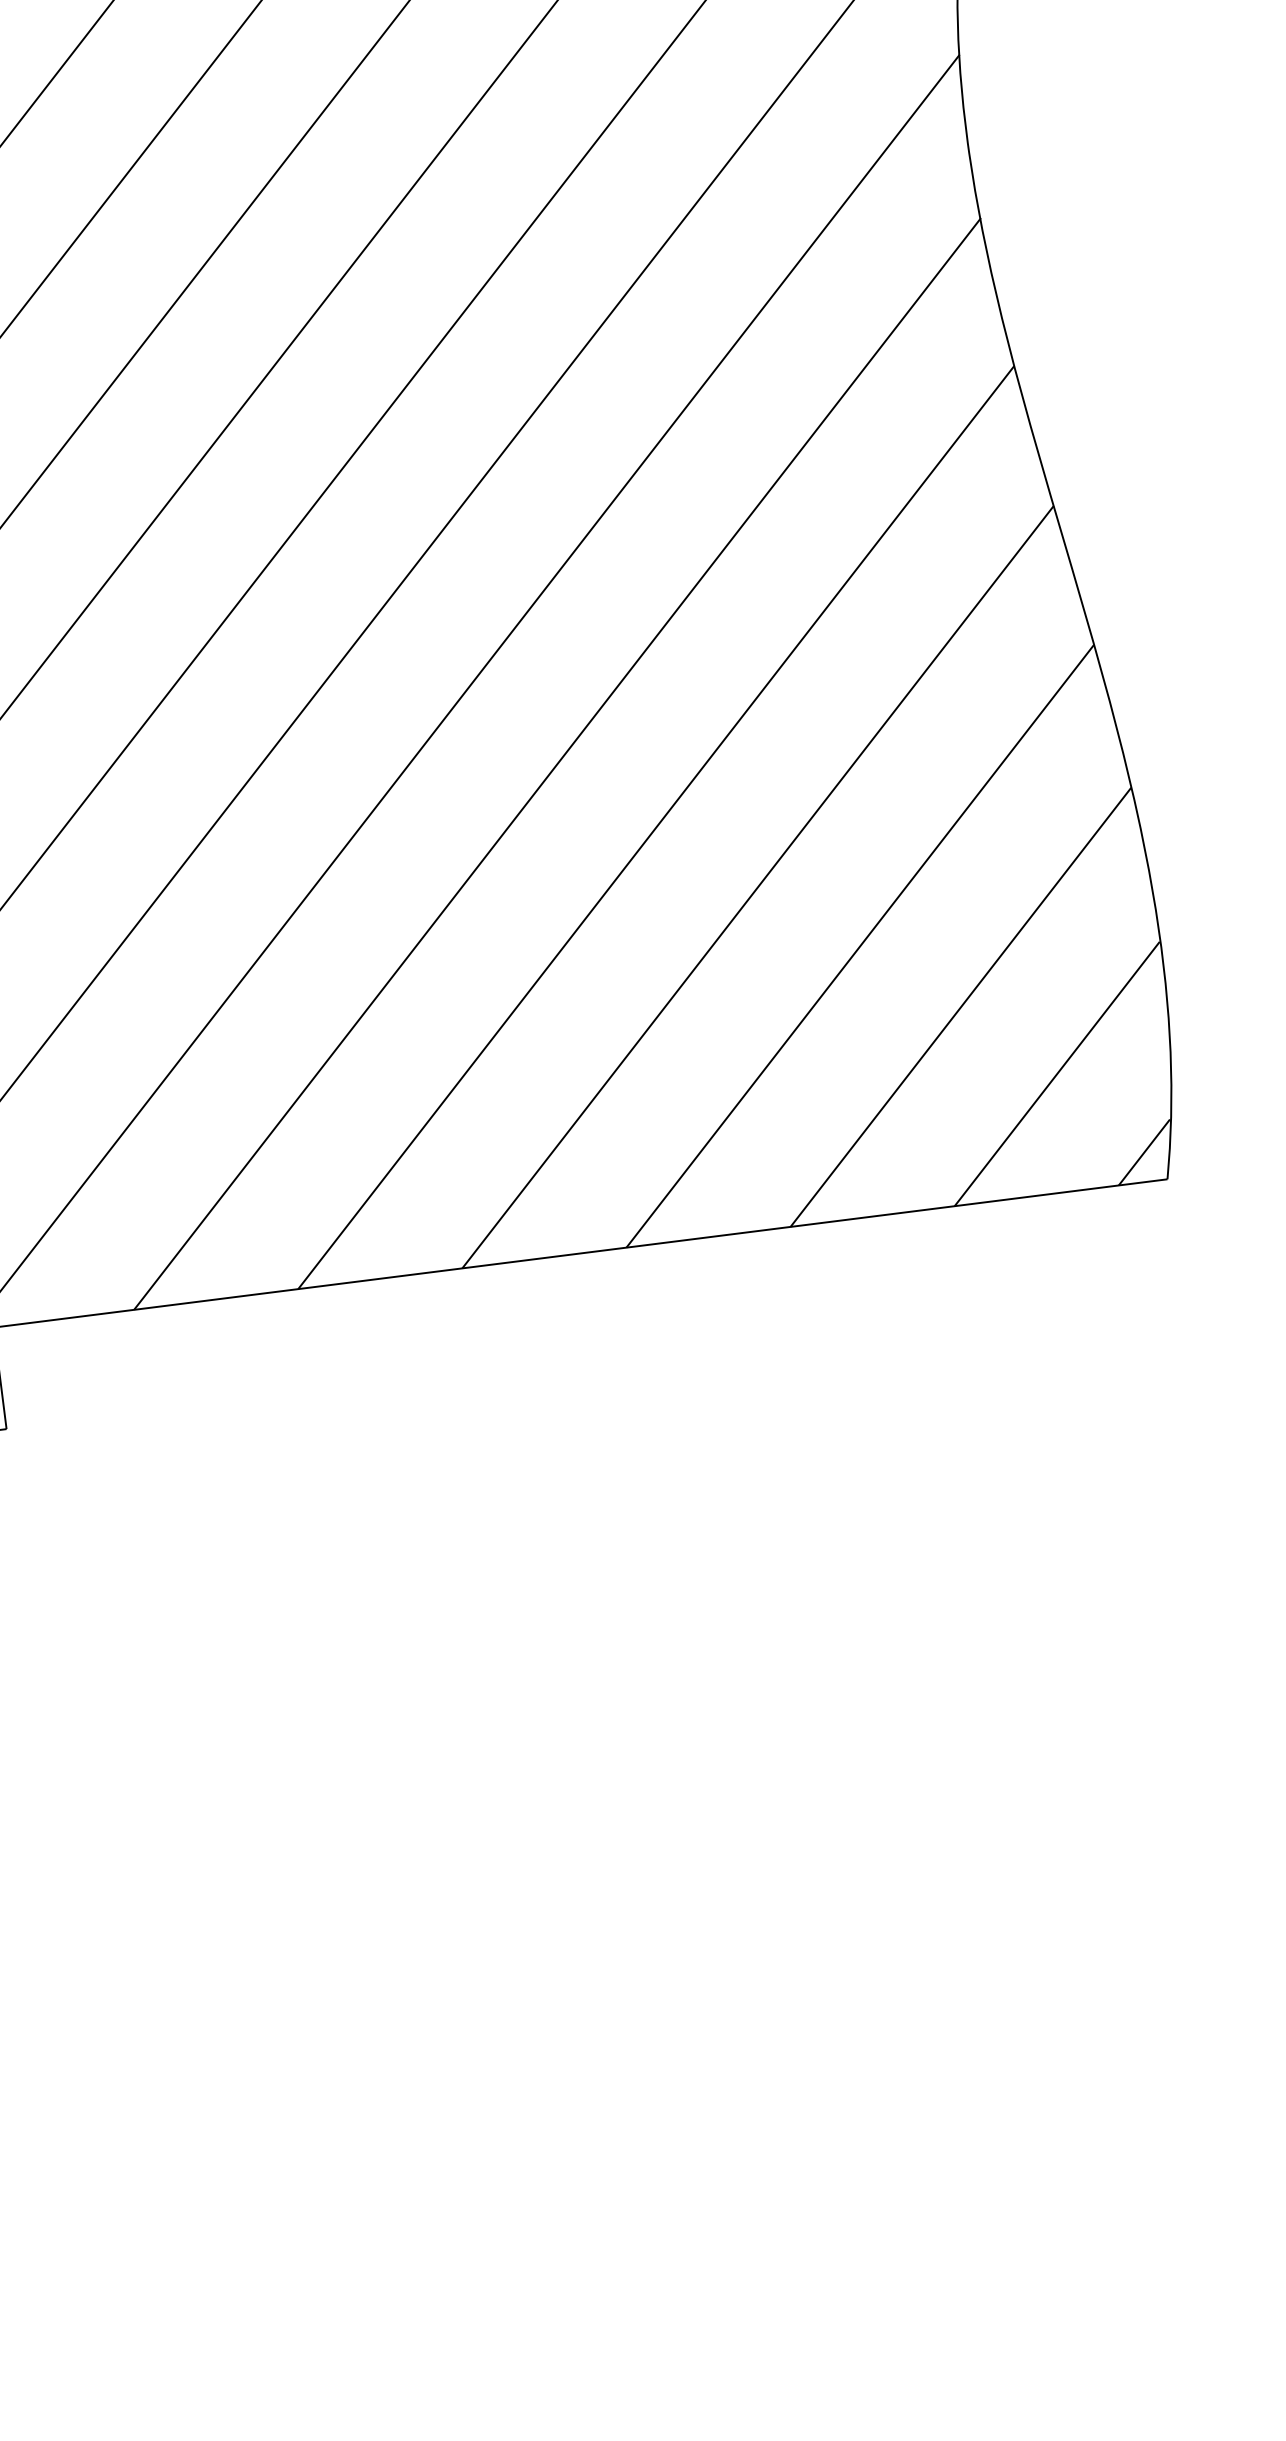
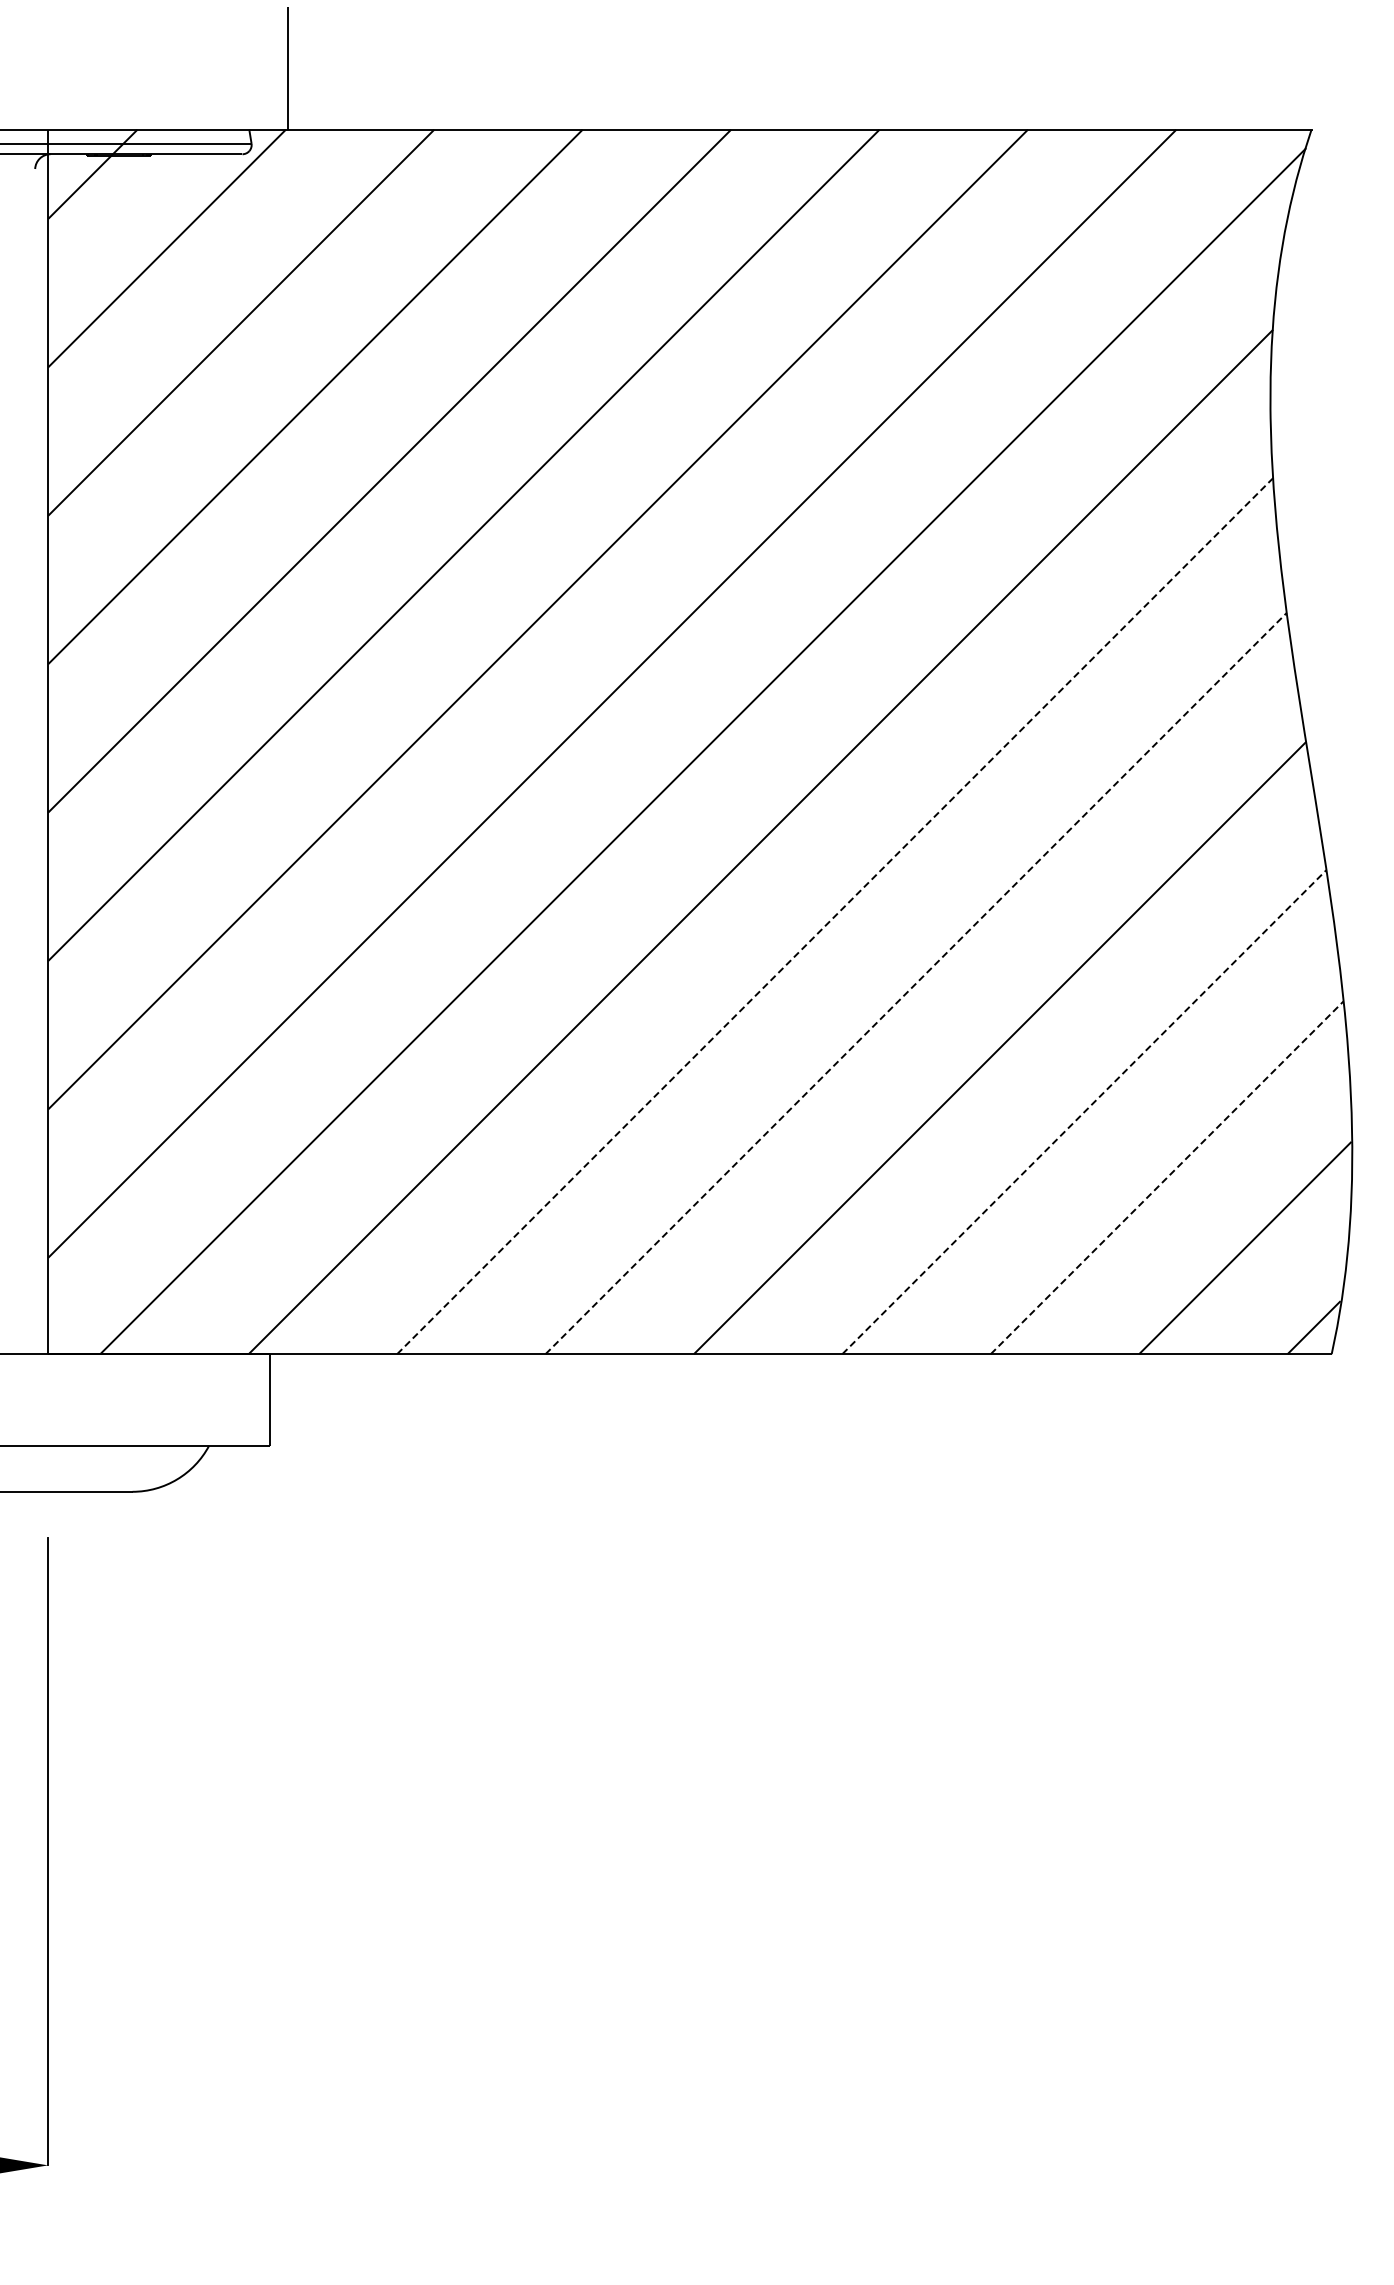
line: (557, 763) -> (835, 915), solid -> dashed
line: (656, 827) -> (916, 983), solid -> dashed
line: (860, 945) -> (1084, 1111), solid -> dashed
line: (961, 1006) -> (1167, 1177), solid -> dashed

